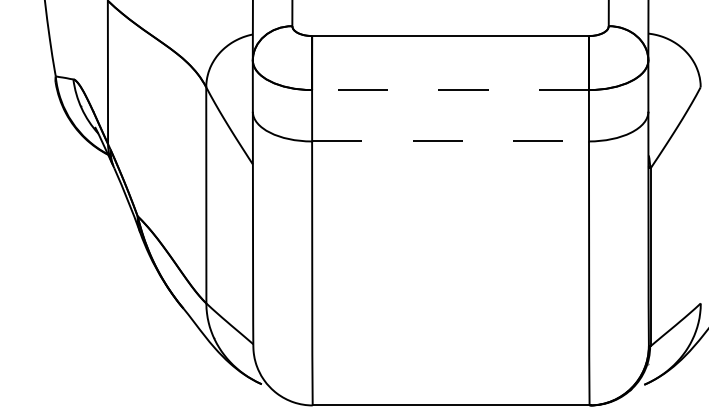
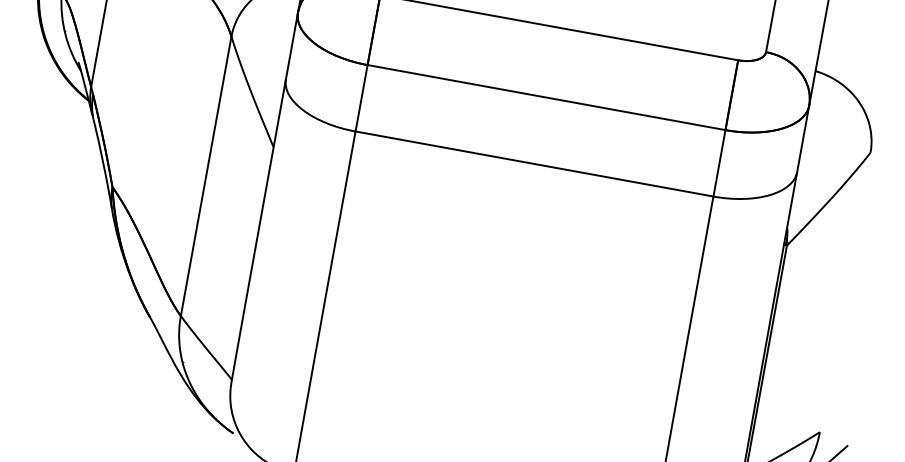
line: (450, 90) -> (546, 98), dashed -> solid
line: (451, 141) -> (535, 164), dashed -> solid

